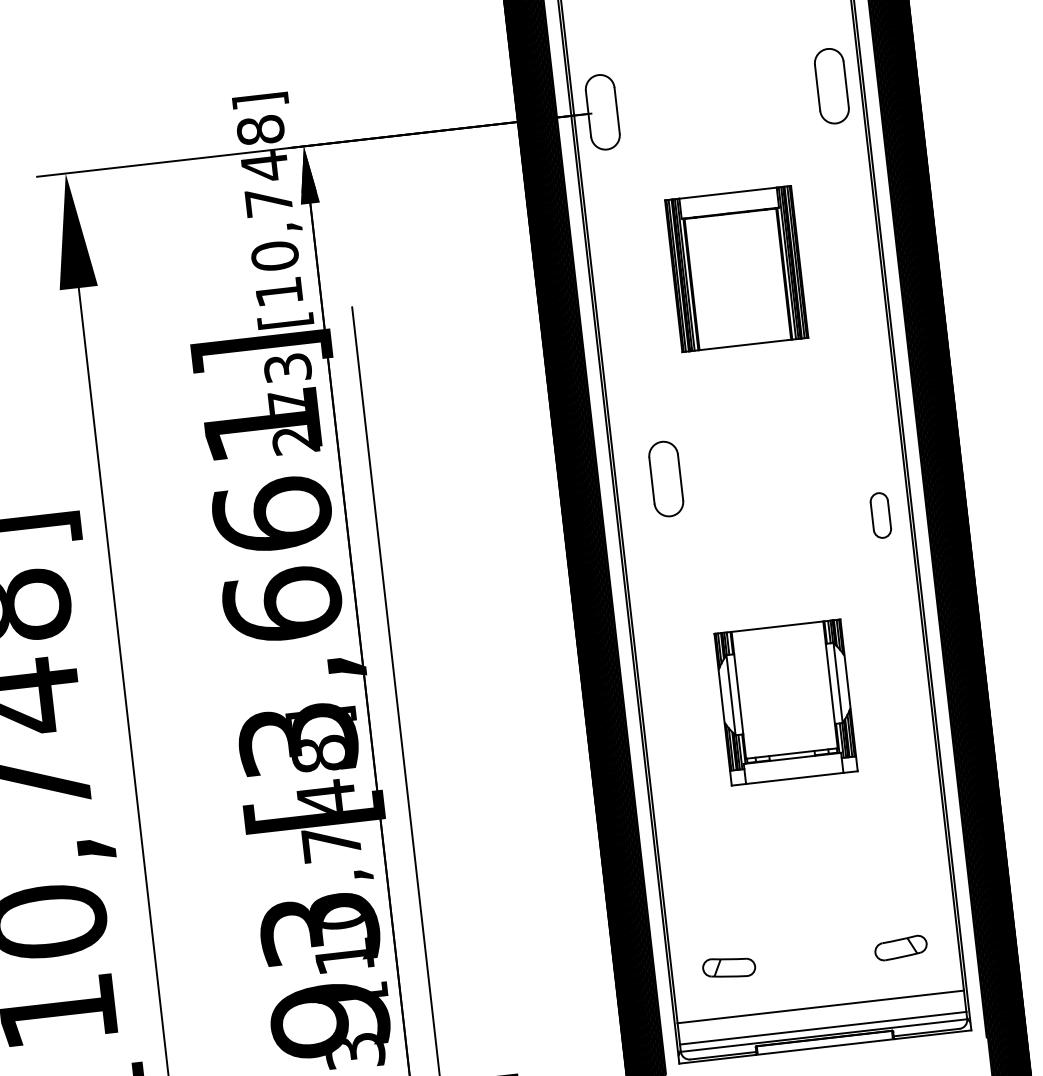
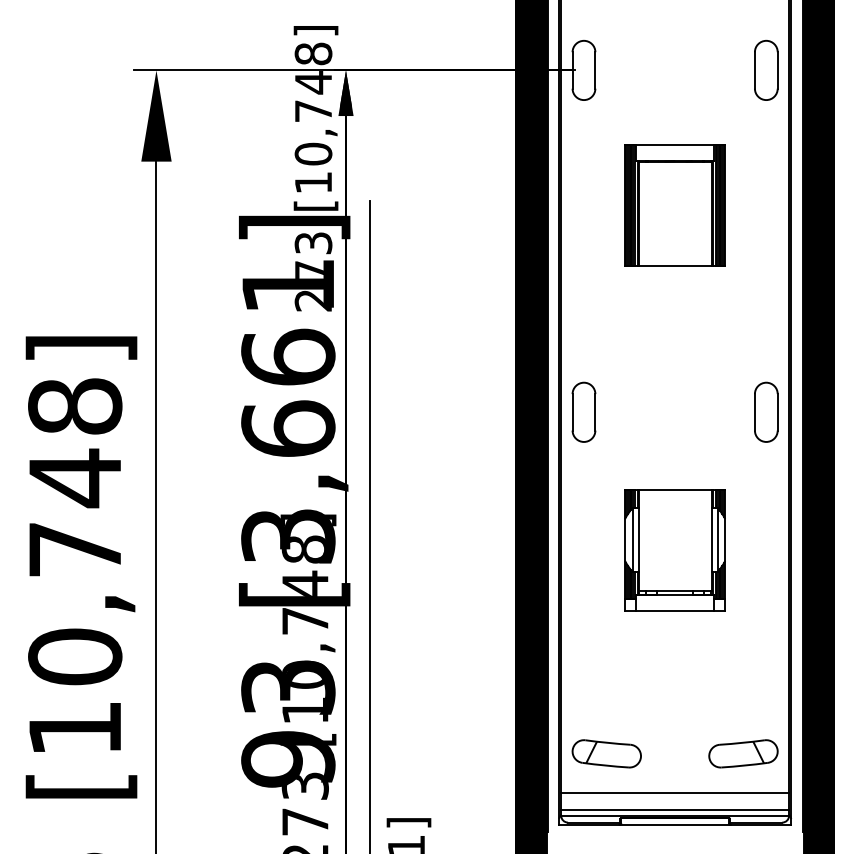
part: (665, 478) -> (583, 411), moved
part: (880, 514) -> (766, 411), size x1.67
part: (900, 947) -> (743, 753), size x1.67
part: (728, 967) -> (606, 753), size x1.67

